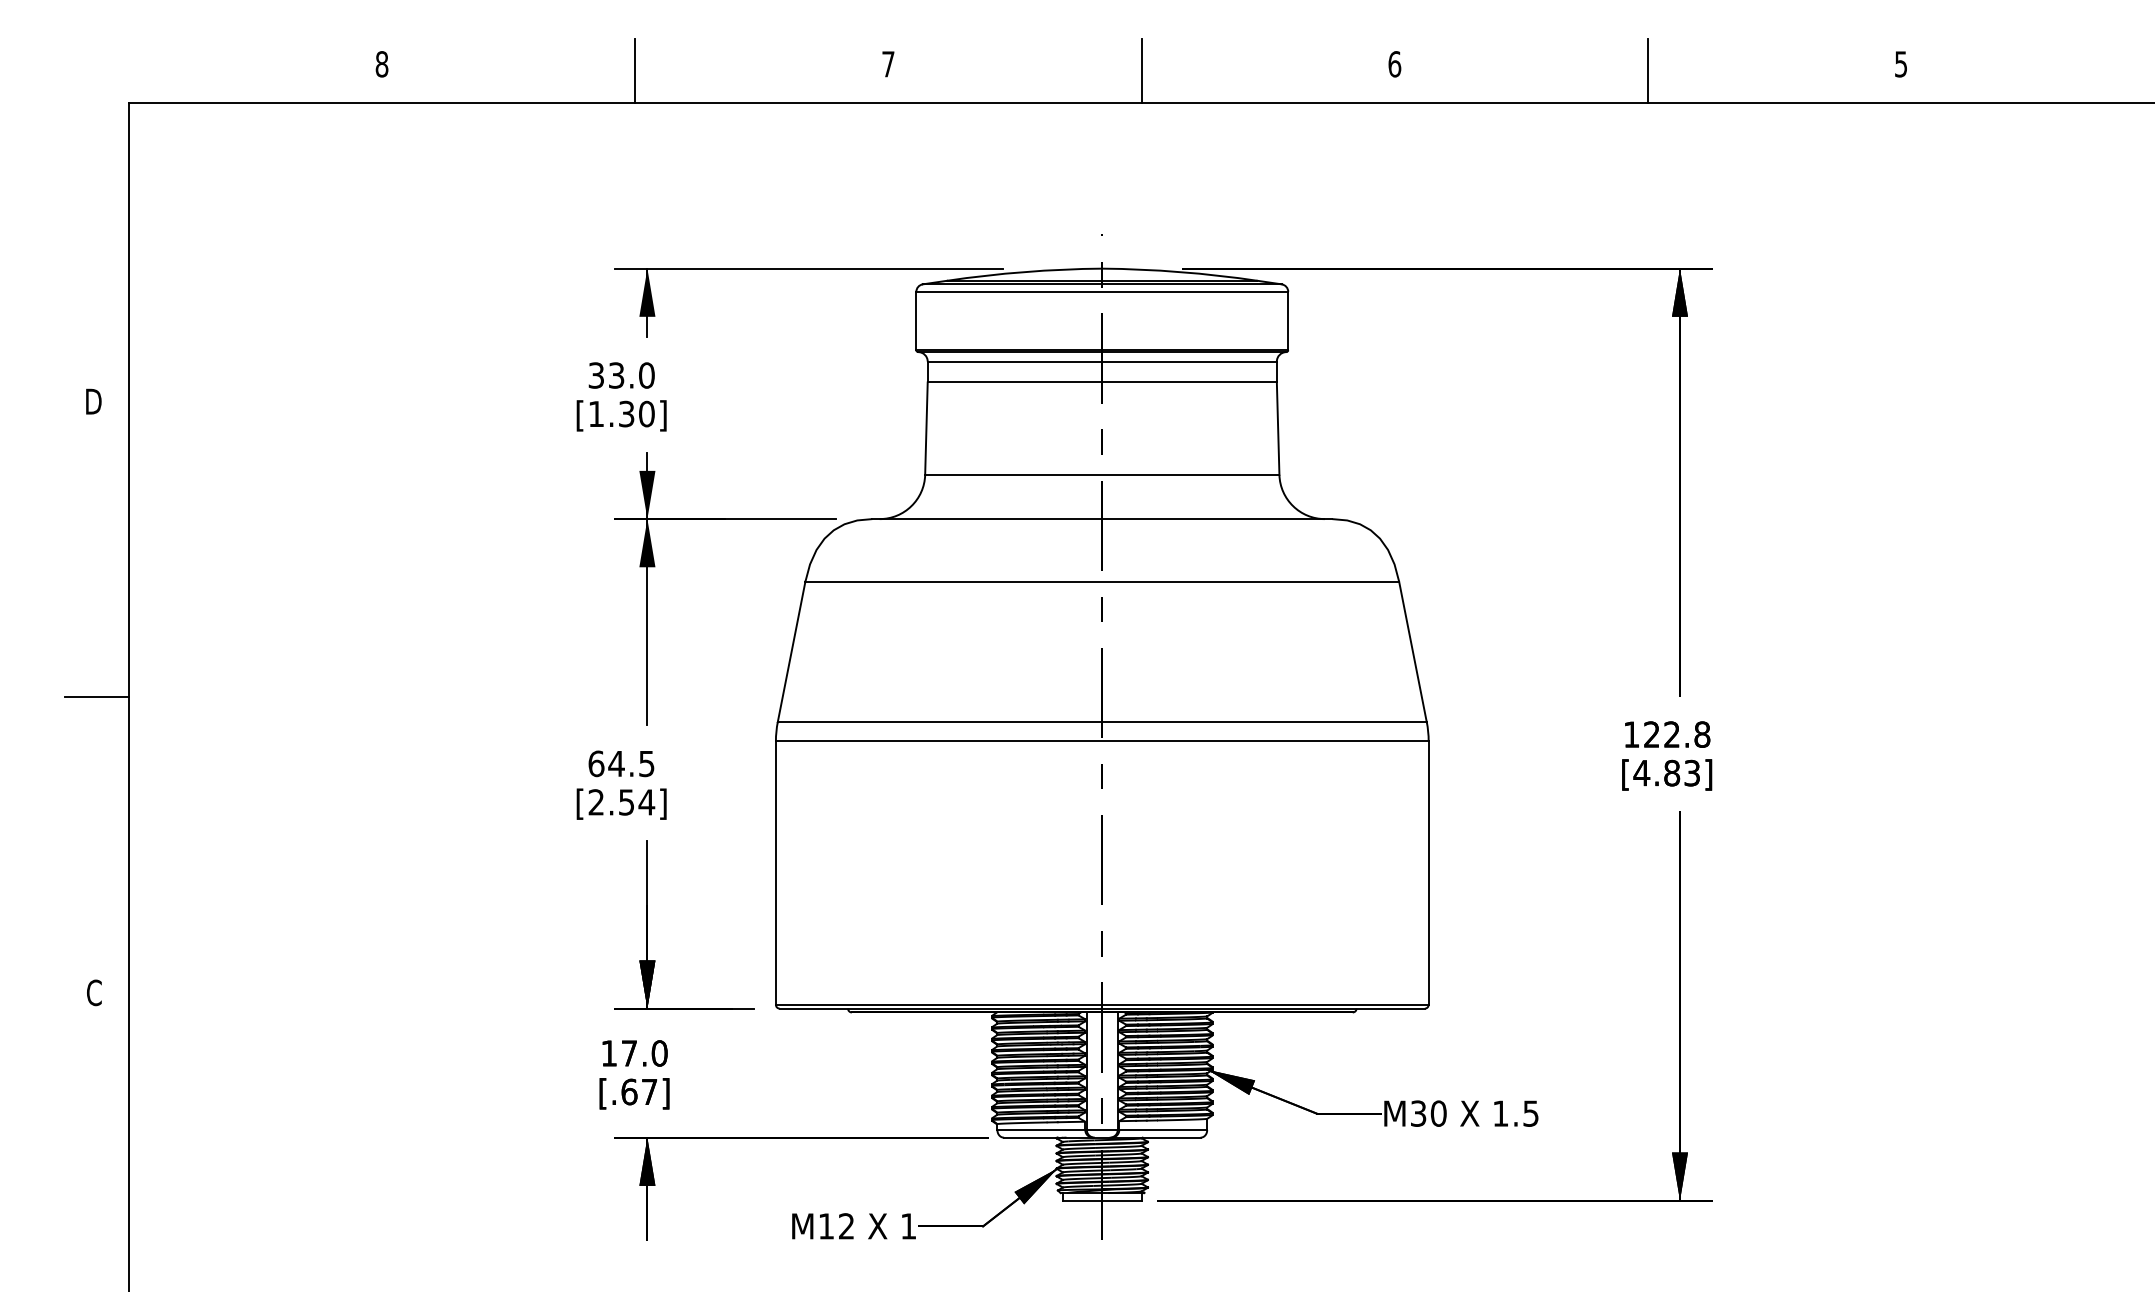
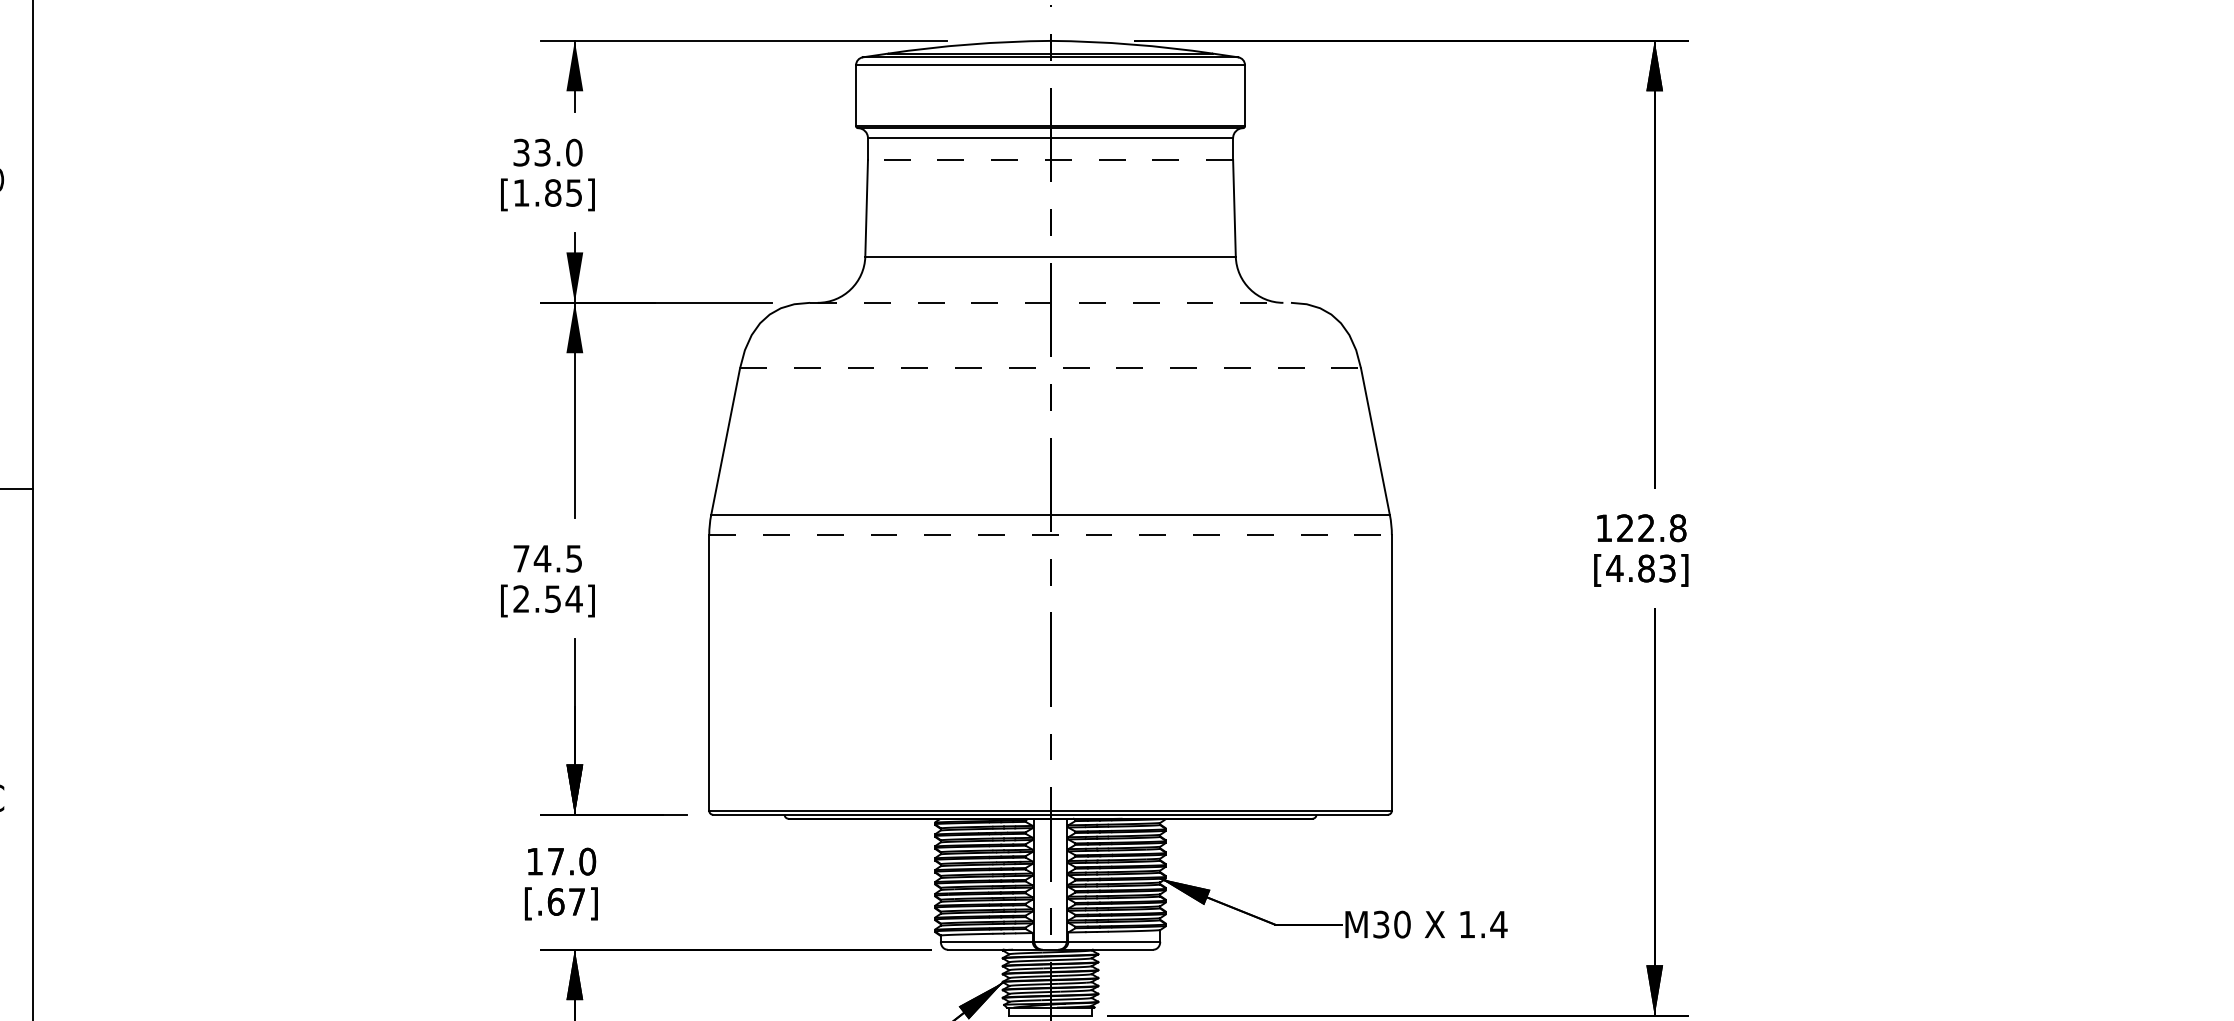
line: (1102, 382) -> (1050, 159), solid -> dashed
text: (636, 413) -> (563, 192), [1.30] -> [1.85]
line: (1102, 519) -> (1050, 303), solid -> dashed
line: (1102, 581) -> (1050, 368), solid -> dashed
line: (1102, 741) -> (1050, 535), solid -> dashed
text: (596, 763) -> (521, 558), 64.5 -> 74.5
text: (1530, 1113) -> (1498, 924), 1.5 -> 1.4

